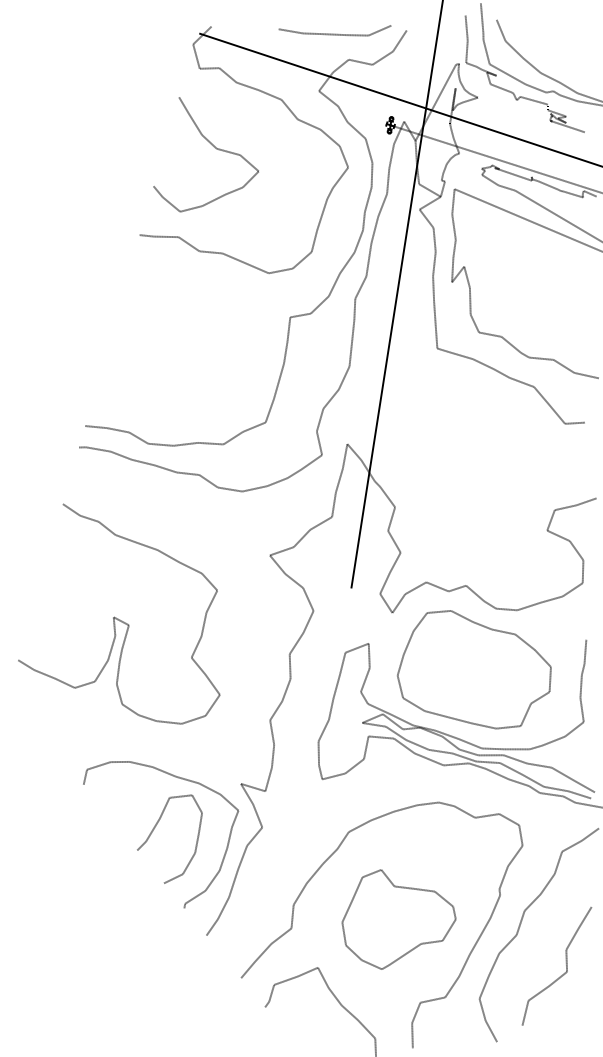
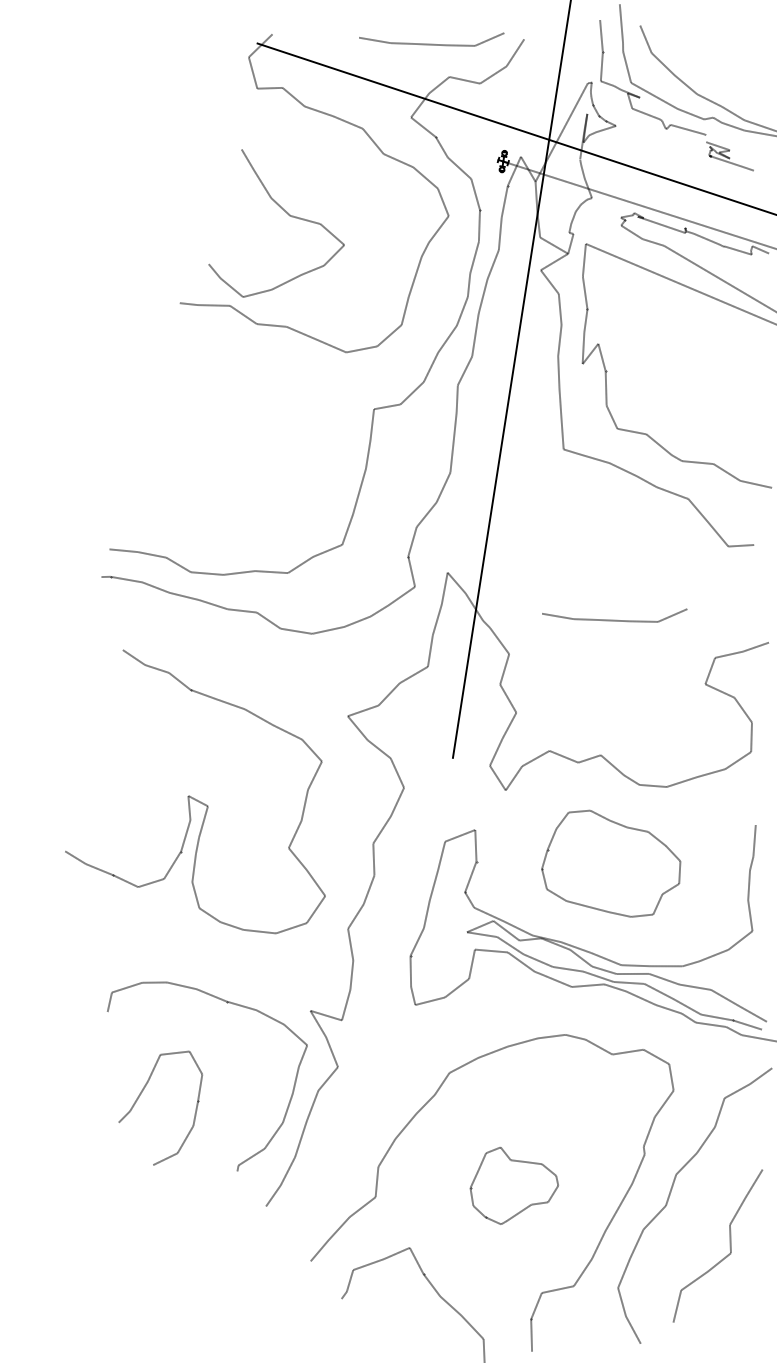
curve: (213, 146) -> (286, 213), moved
curve: (476, 480) -> (614, 619), added
curve: (117, 618) -> (193, 797), moved
part: (473, 669) -> (610, 863), size x0.7
curve: (154, 828) -> (141, 1094), moved
part: (399, 919) -> (514, 1185), size x0.6

